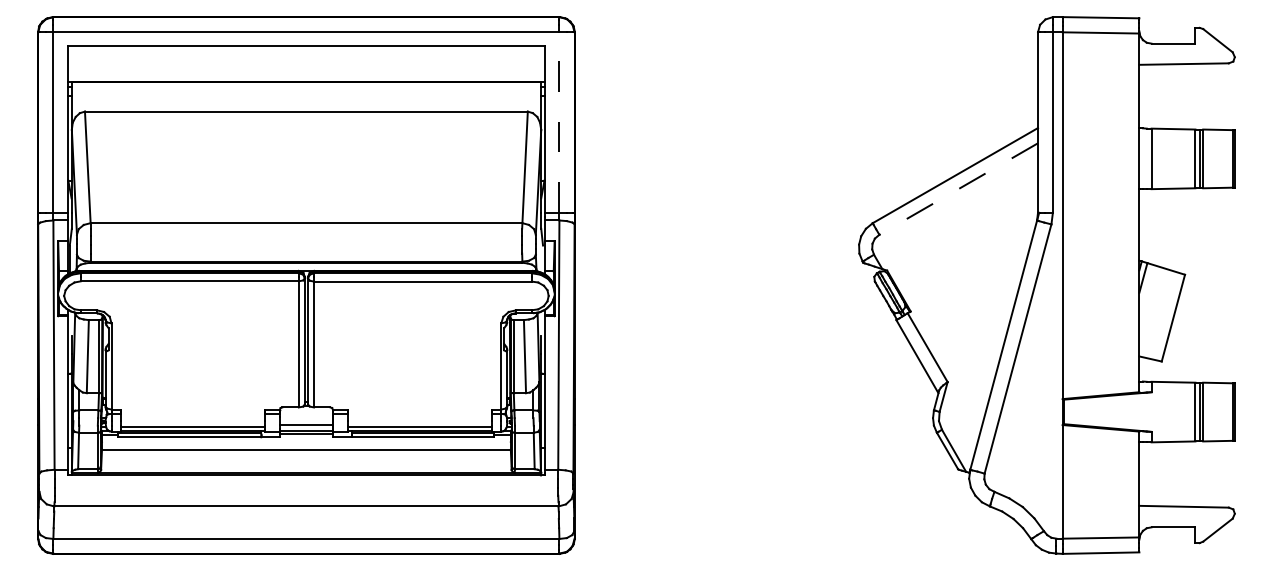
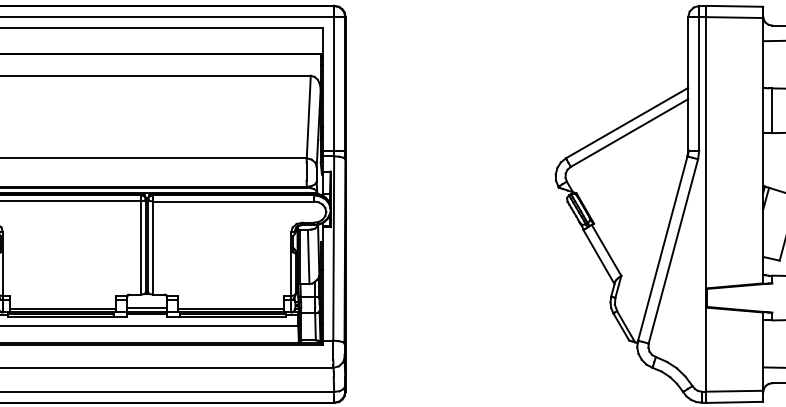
line: (559, 122) -> (334, 83), dashed -> solid
line: (958, 189) -> (629, 133), dashed -> solid

